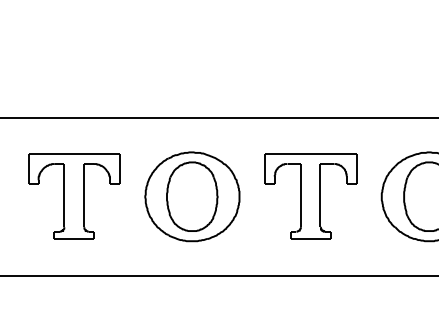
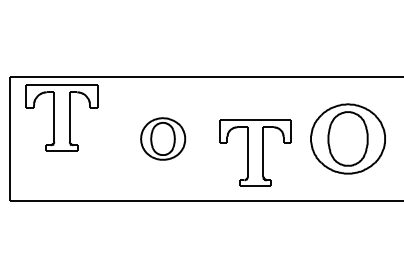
part: (73, 196) -> (61, 117), moved
part: (191, 196) -> (162, 138), size x0.6
part: (310, 196) -> (255, 152), moved

